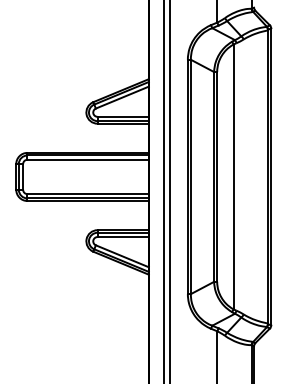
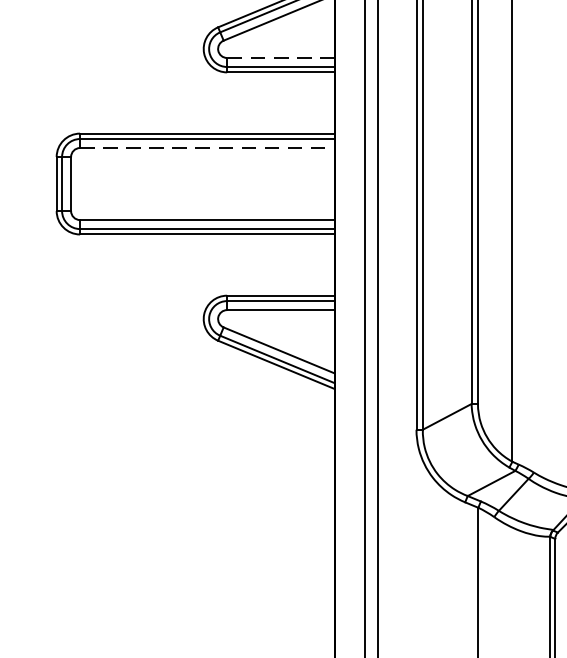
line: (123, 116) -> (281, 57), solid -> dashed
line: (88, 159) -> (208, 147), solid -> dashed

